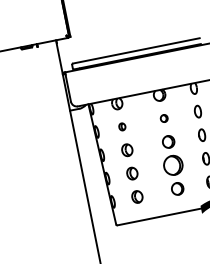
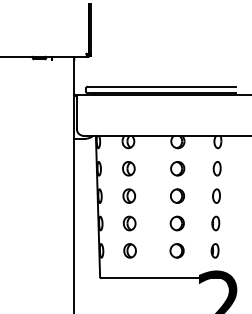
part: (163, 118) -> (177, 168), size x1.67
part: (121, 126) -> (128, 168), size x1.67
part: (172, 165) -> (176, 223), size x0.62

